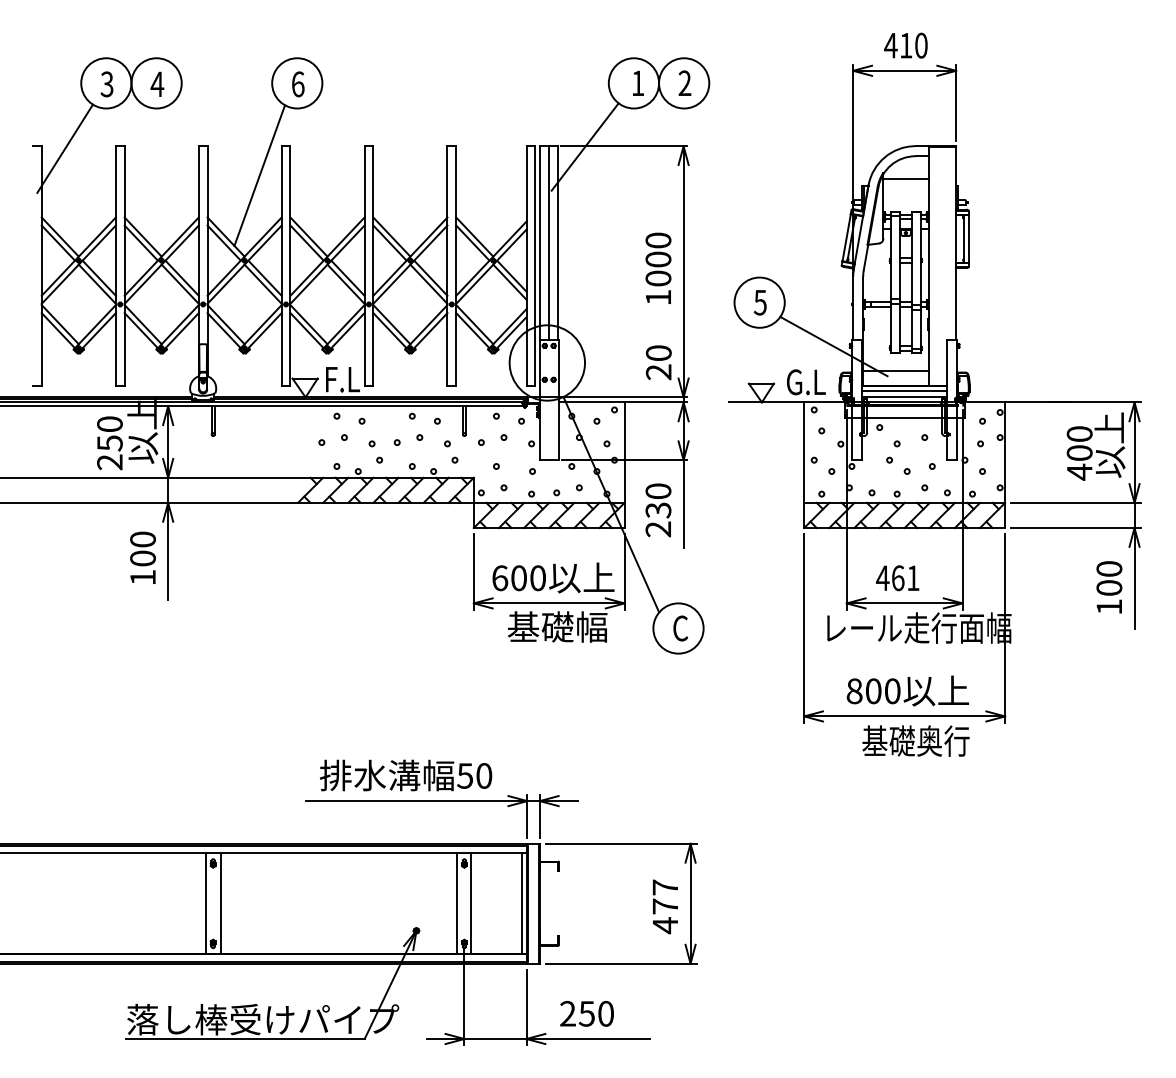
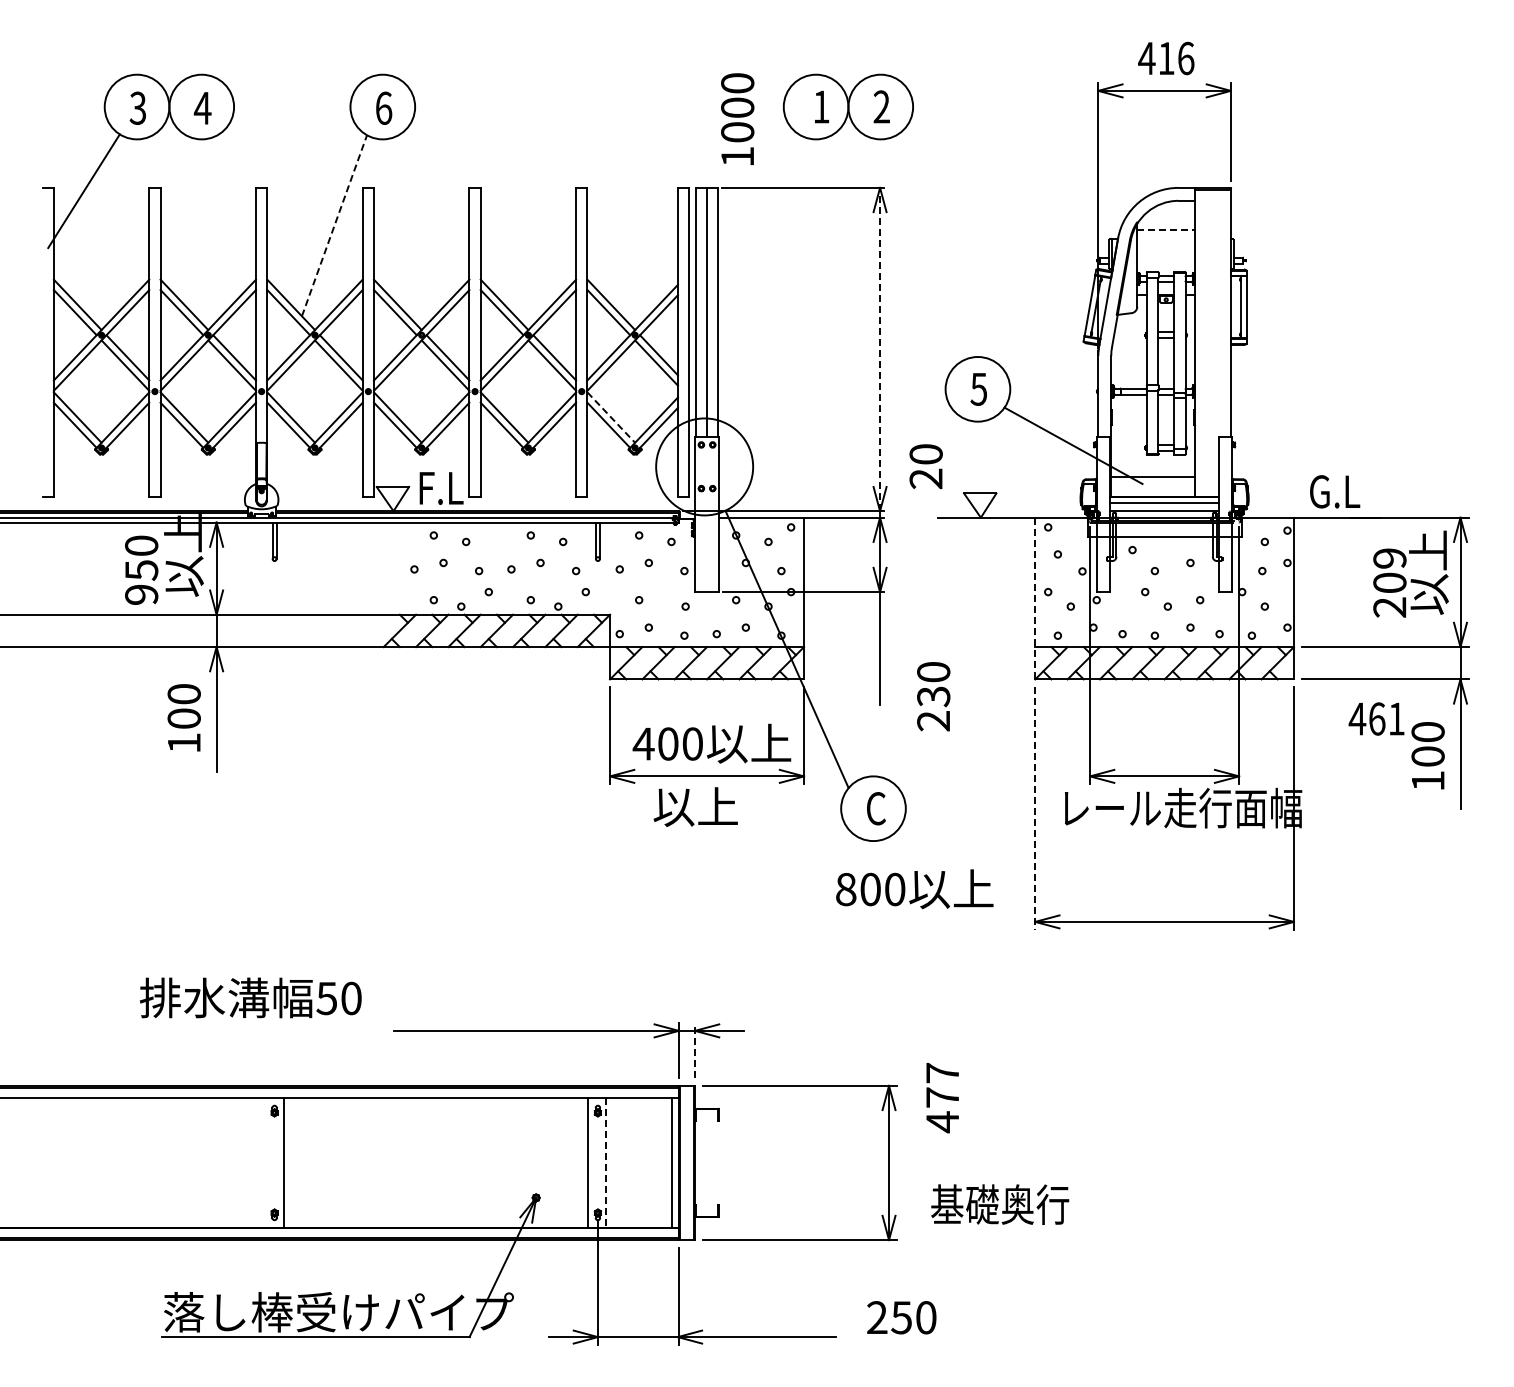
text: (921, 45) -> (1186, 58), 410 -> 416
line: (585, 146) -> (753, 188), removed
line: (259, 175) -> (334, 225), solid -> dashed
line: (906, 179) -> (1166, 230), solid -> dashed
text: (658, 267) -> (737, 118), moved
line: (683, 271) -> (880, 349), solid -> dashed
line: (474, 324) -> (611, 417), solid -> dashed
text: (658, 362) -> (925, 466), moved
text: (806, 382) -> (1335, 491), moved
text: (1079, 453) -> (1389, 583), 400 -> 209
text: (109, 462) -> (141, 594), 250 -> 950
line: (804, 465) -> (1035, 598), solid -> dashed
text: (658, 510) -> (933, 696), moved
text: (499, 577) -> (643, 743), 600 -> 400
text: (897, 577) -> (1376, 718), moved
text: (557, 626) -> (717, 806), 基礎幅 -> 以上
line: (804, 629) -> (1035, 809), solid -> dashed
text: (907, 691) -> (914, 889), moved
text: (916, 740) -> (1000, 1204), moved
text: (405, 775) -> (250, 997), moved
line: (540, 815) -> (695, 1049), solid -> dashed
line: (205, 903) -> (264, 1162), removed
line: (471, 903) -> (606, 1162), solid -> dashed
text: (665, 907) -> (942, 1098), moved
text: (586, 1013) -> (901, 1317), moved

